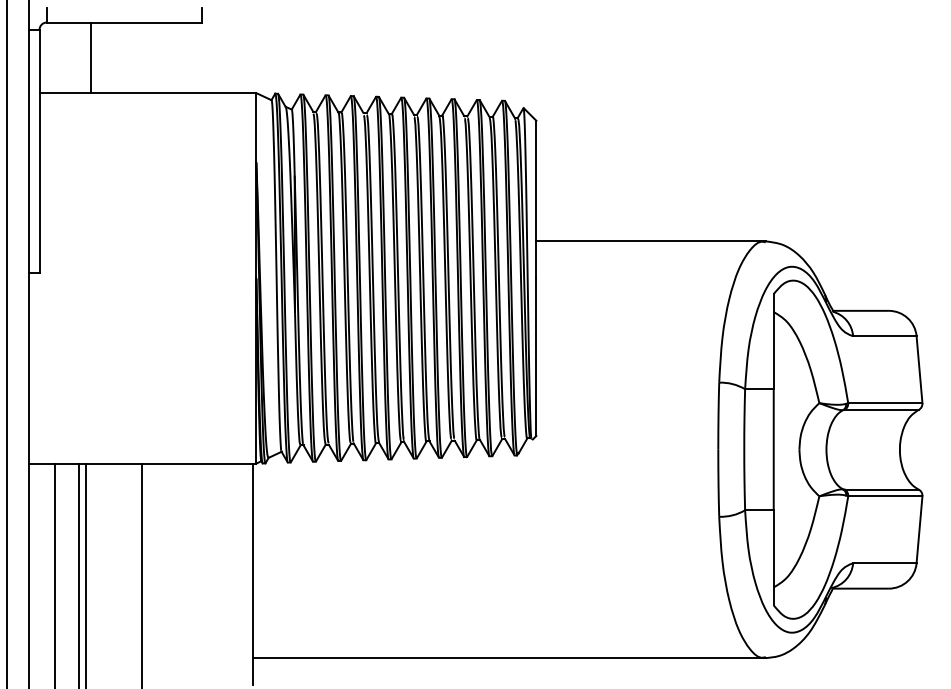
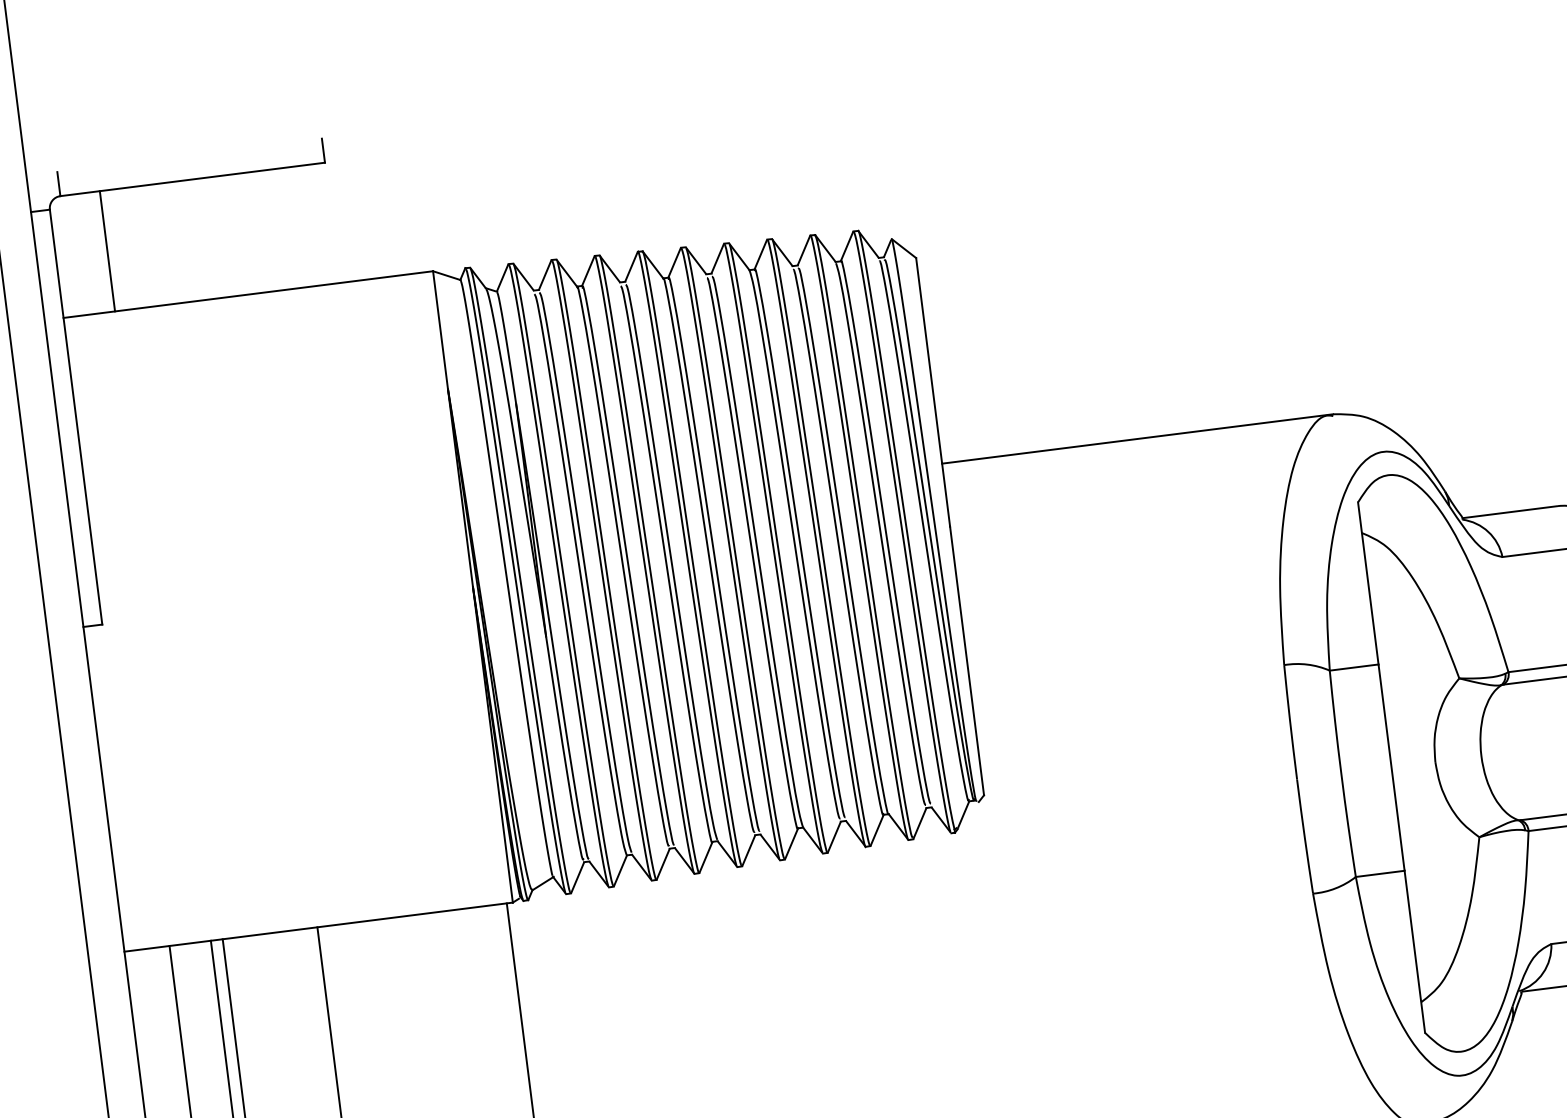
line: (90, 57) -> (106, 250), moved

